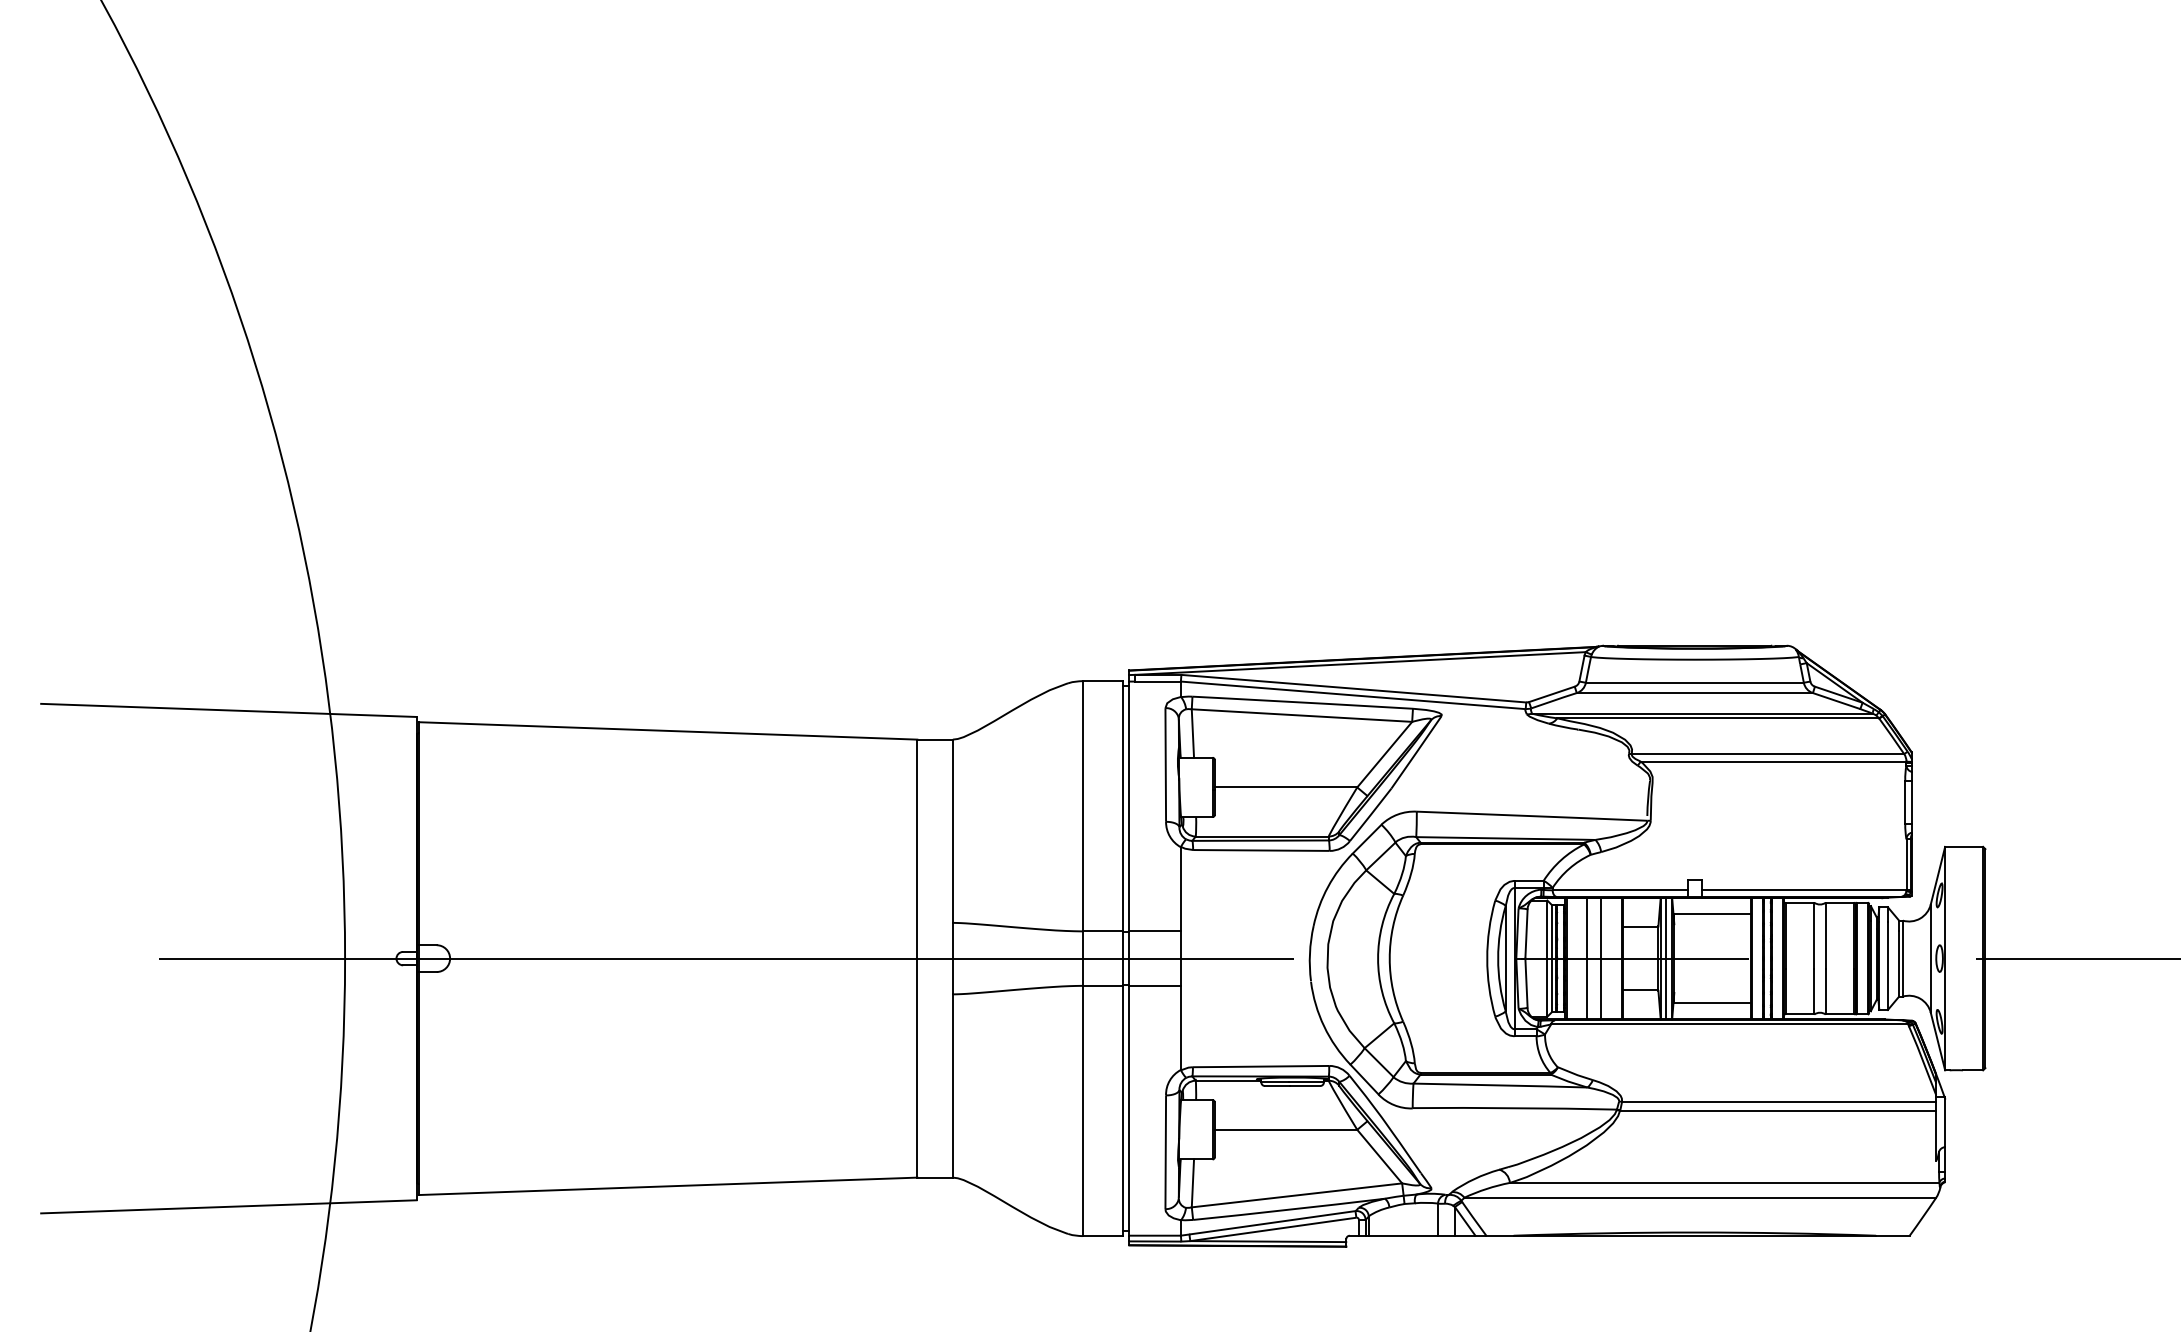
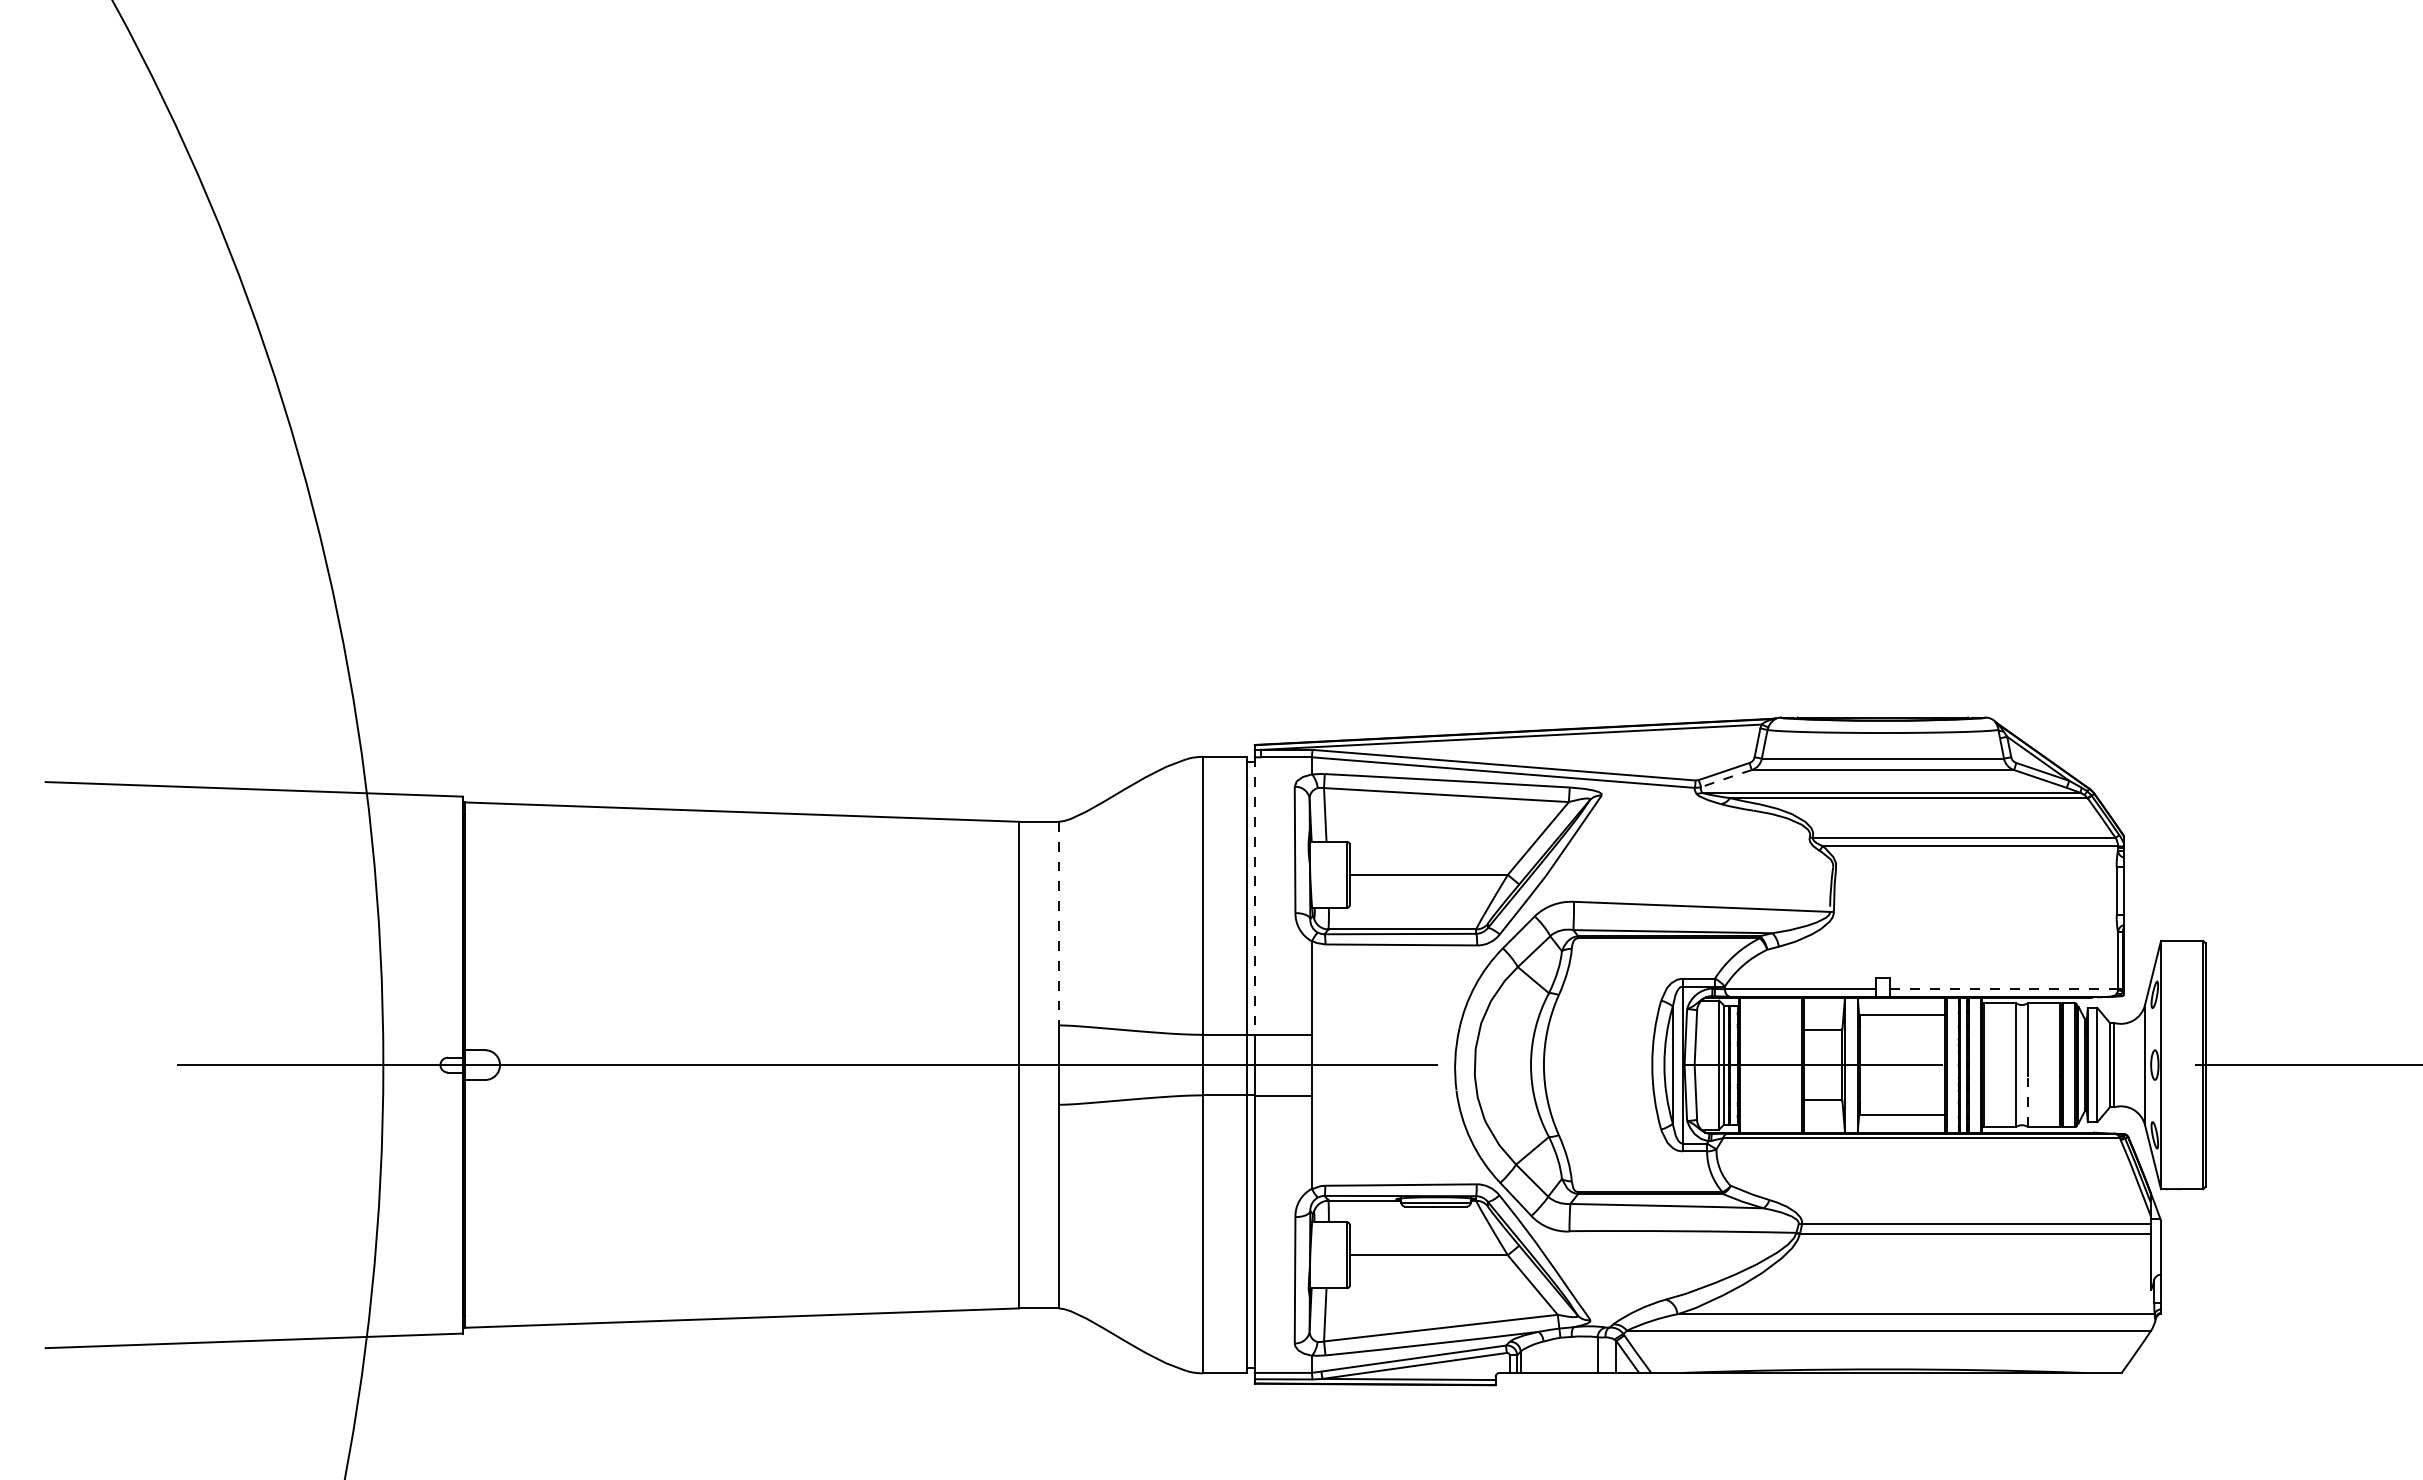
line: (1554, 700) -> (1726, 778), solid -> dashed
line: (1129, 806) -> (1254, 896), solid -> dashed
line: (952, 831) -> (1058, 923), solid -> dashed
line: (1804, 890) -> (2004, 989), solid -> dashed
line: (1587, 958) -> (1763, 1065), removed
line: (1600, 958) -> (1778, 1065), removed
line: (1666, 958) -> (1851, 1065), removed
line: (1825, 991) -> (2028, 1101), solid -> dashed

